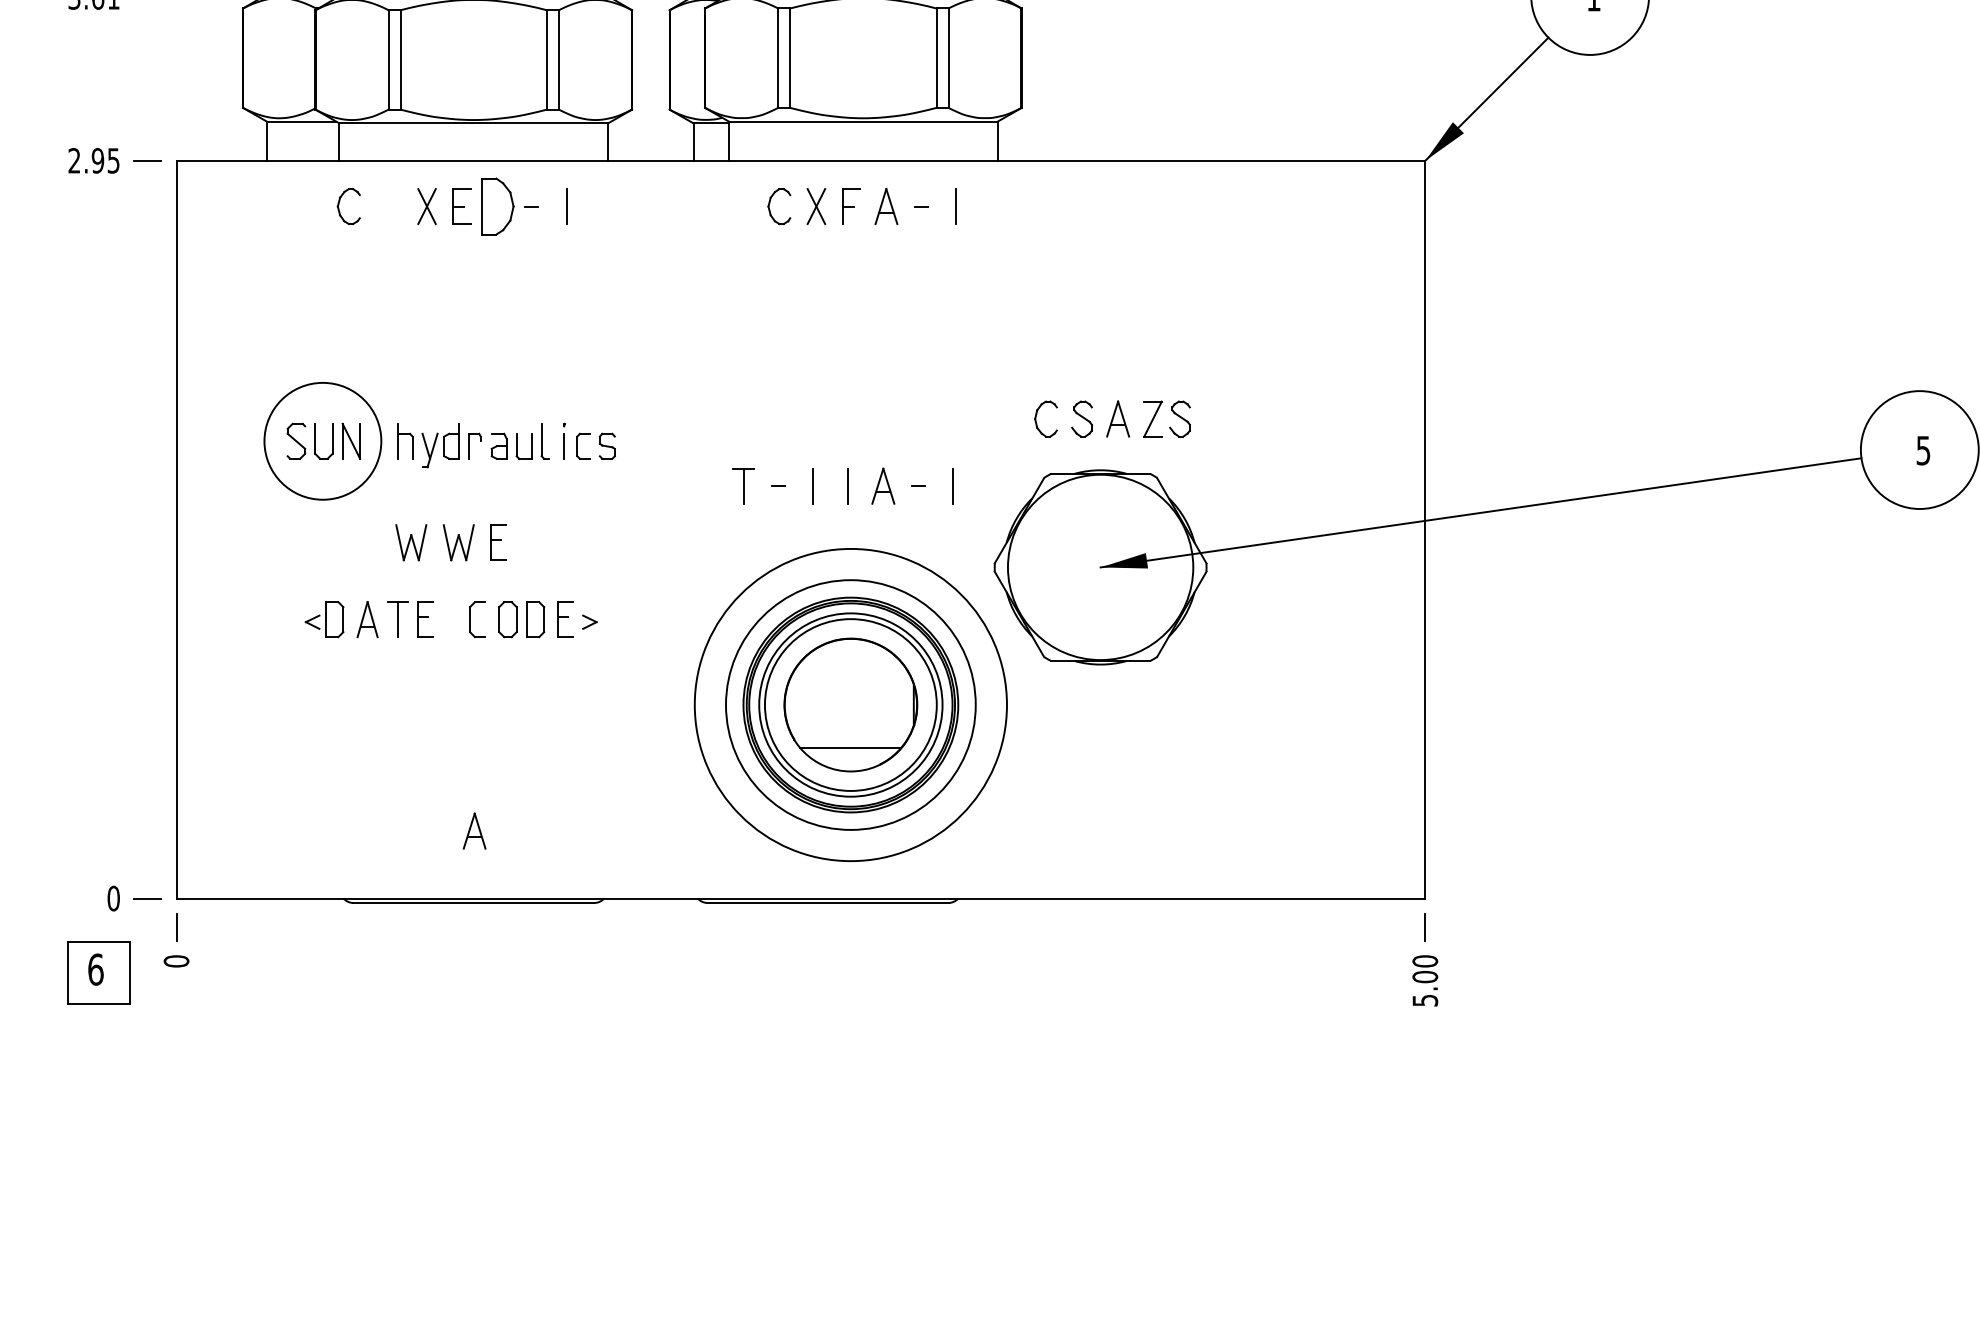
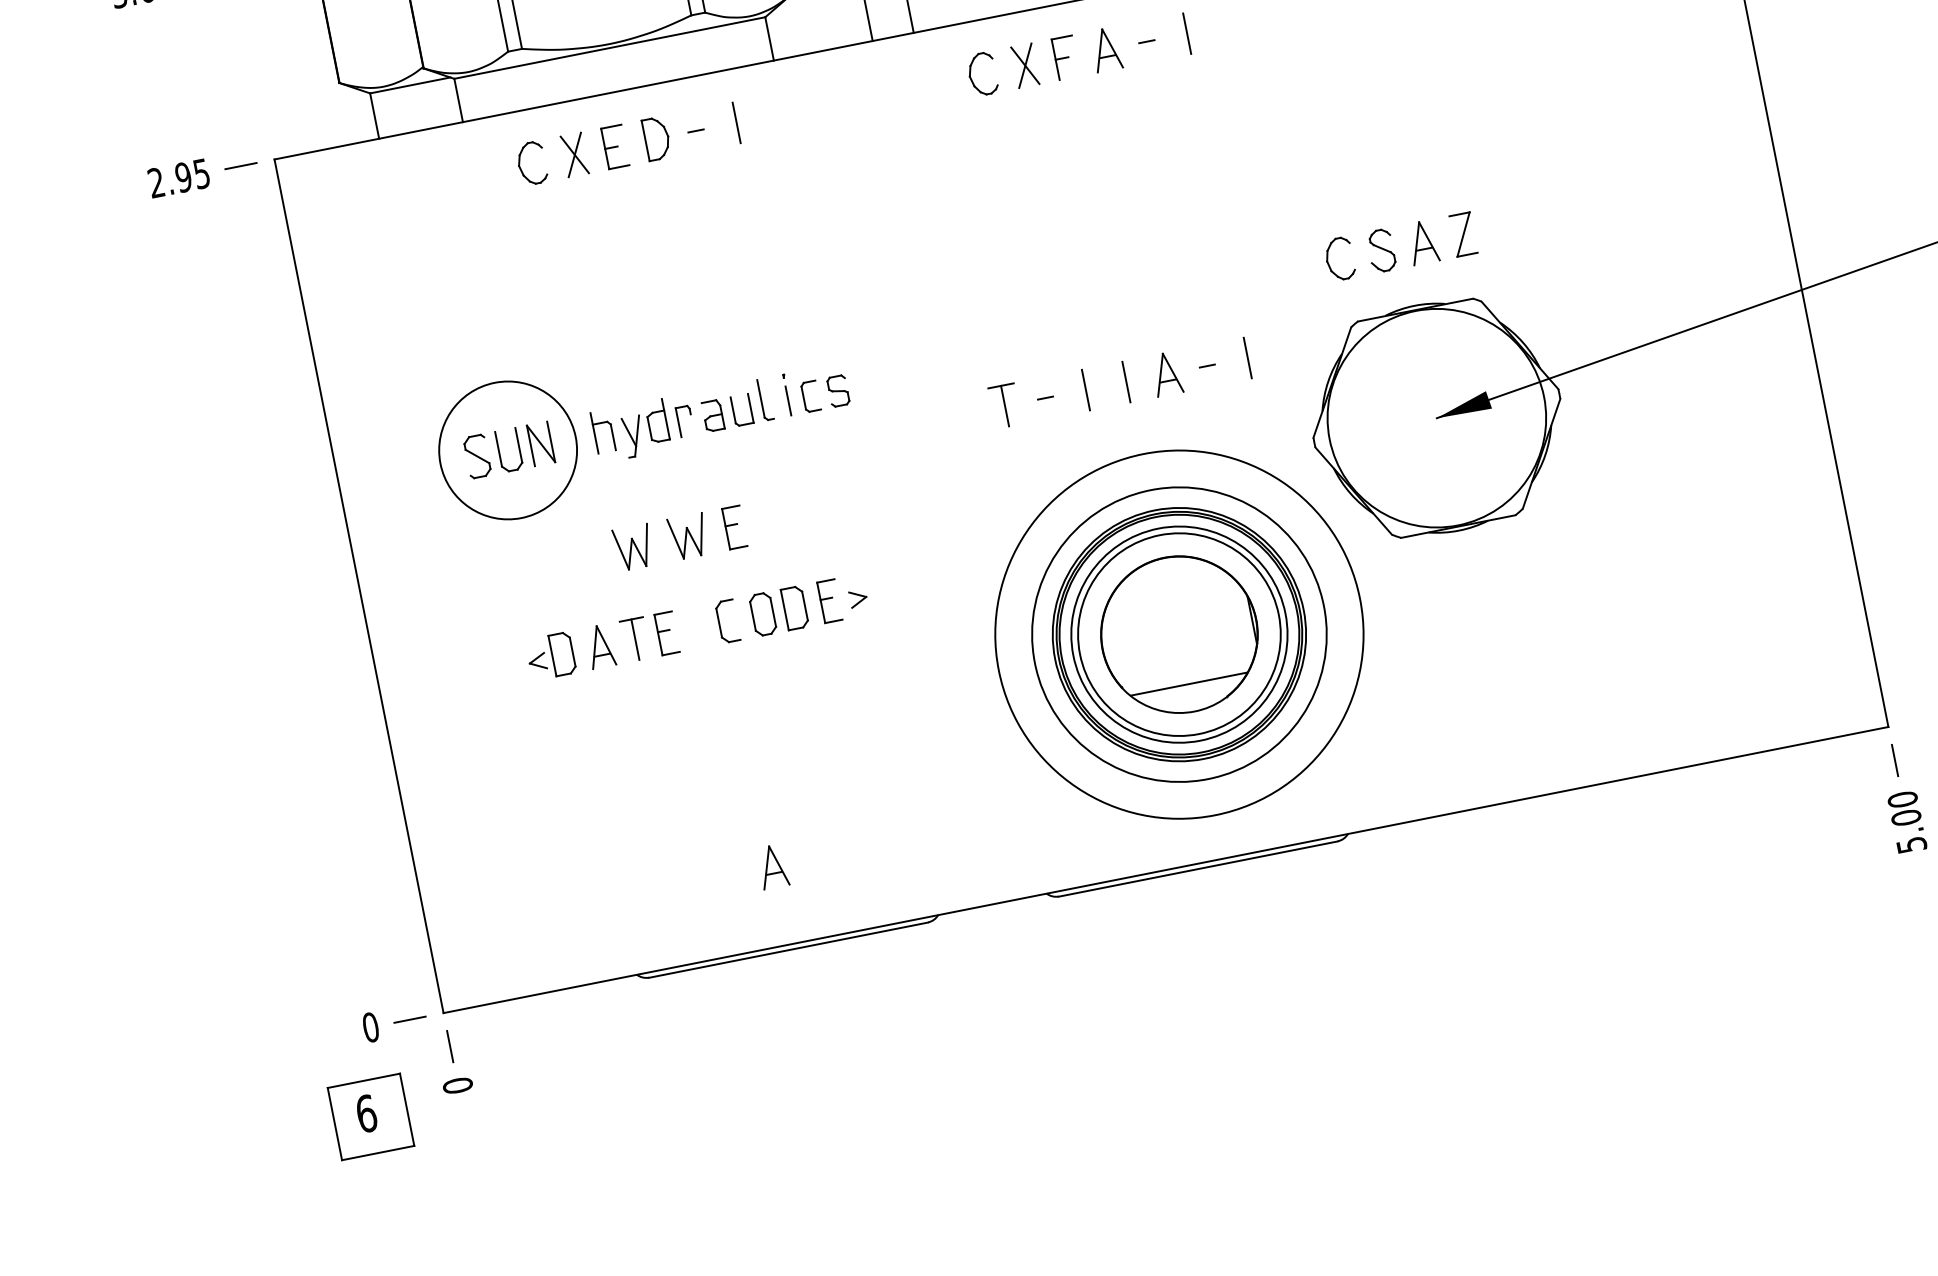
part: (339, 205) -> (520, 164), moved
part: (497, 206) -> (656, 138), size x0.62
part: (1179, 418) -> (1494, 227), removed

